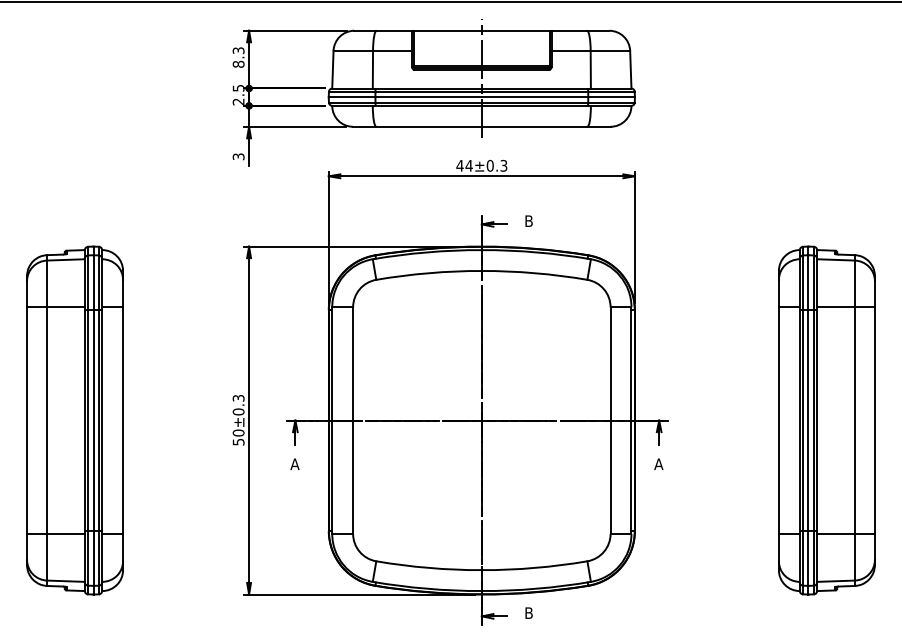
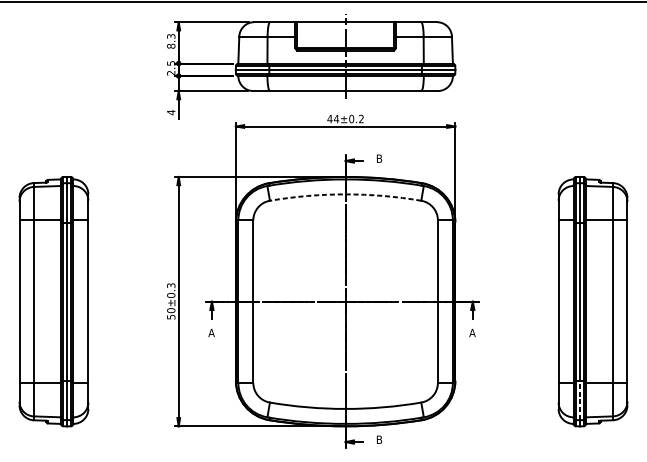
text: (238, 156) -> (171, 112), 3 -> 4
text: (503, 165) -> (361, 118), 44±0.3 -> 44±0.2
arc: (481, 270) -> (345, 194), solid -> dashed
line: (808, 557) -> (579, 399), solid -> dashed

